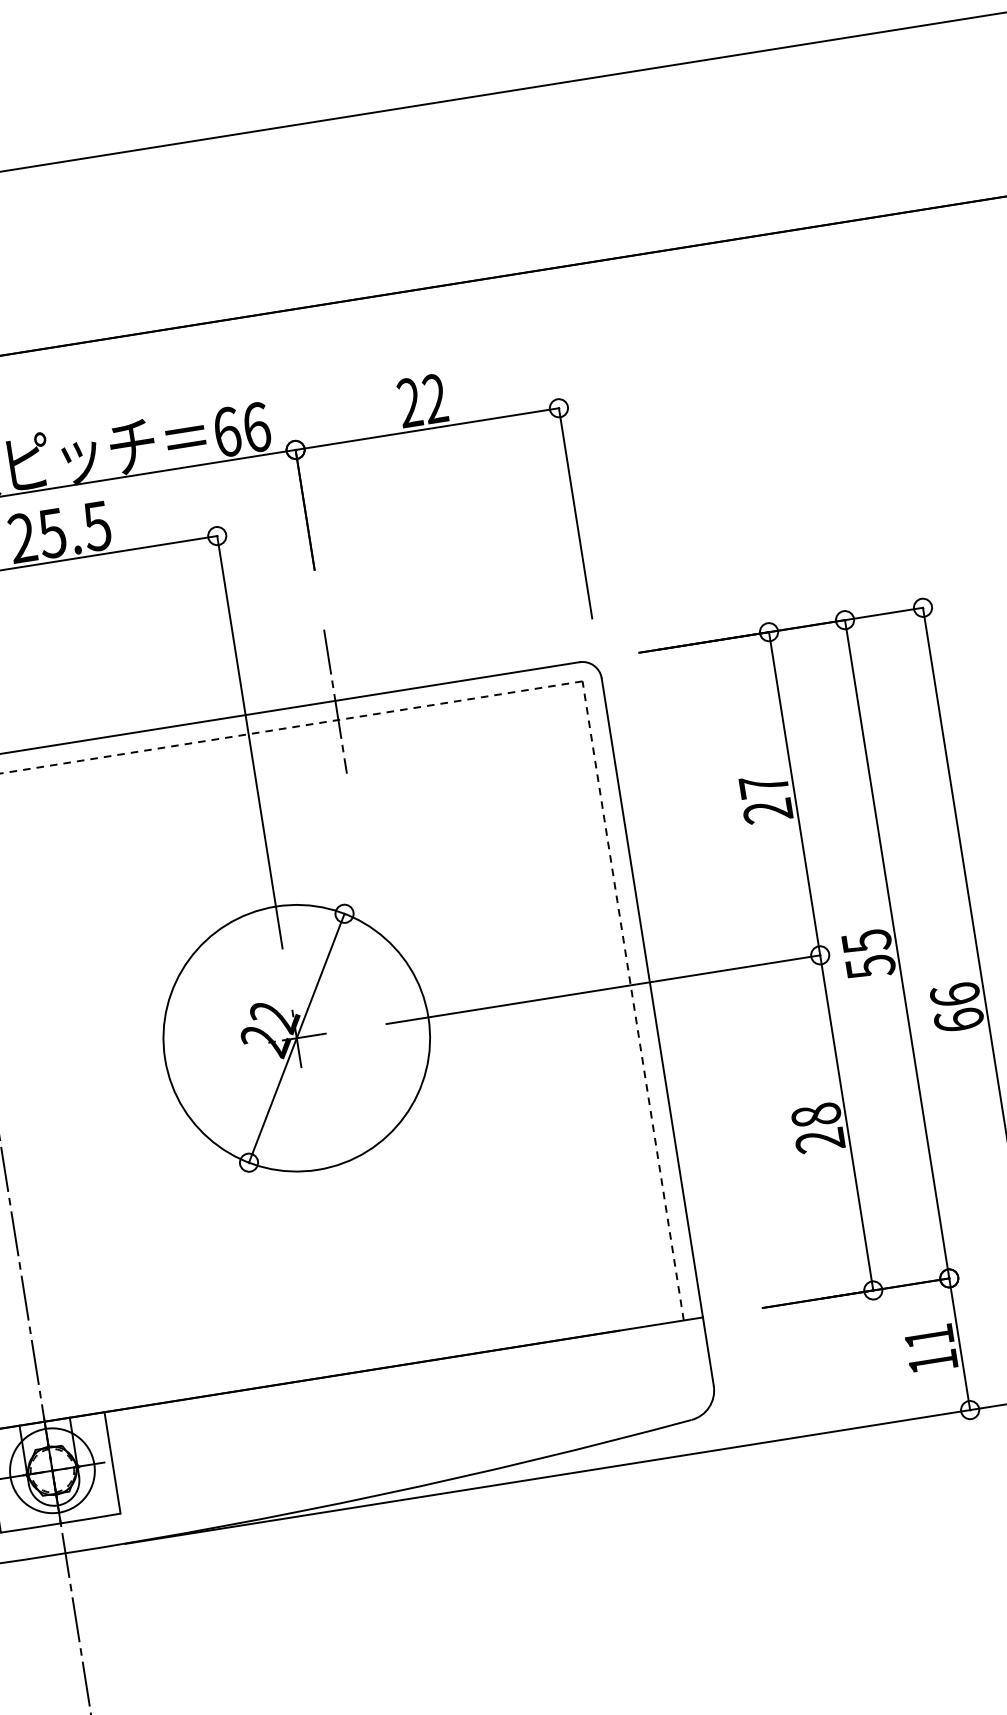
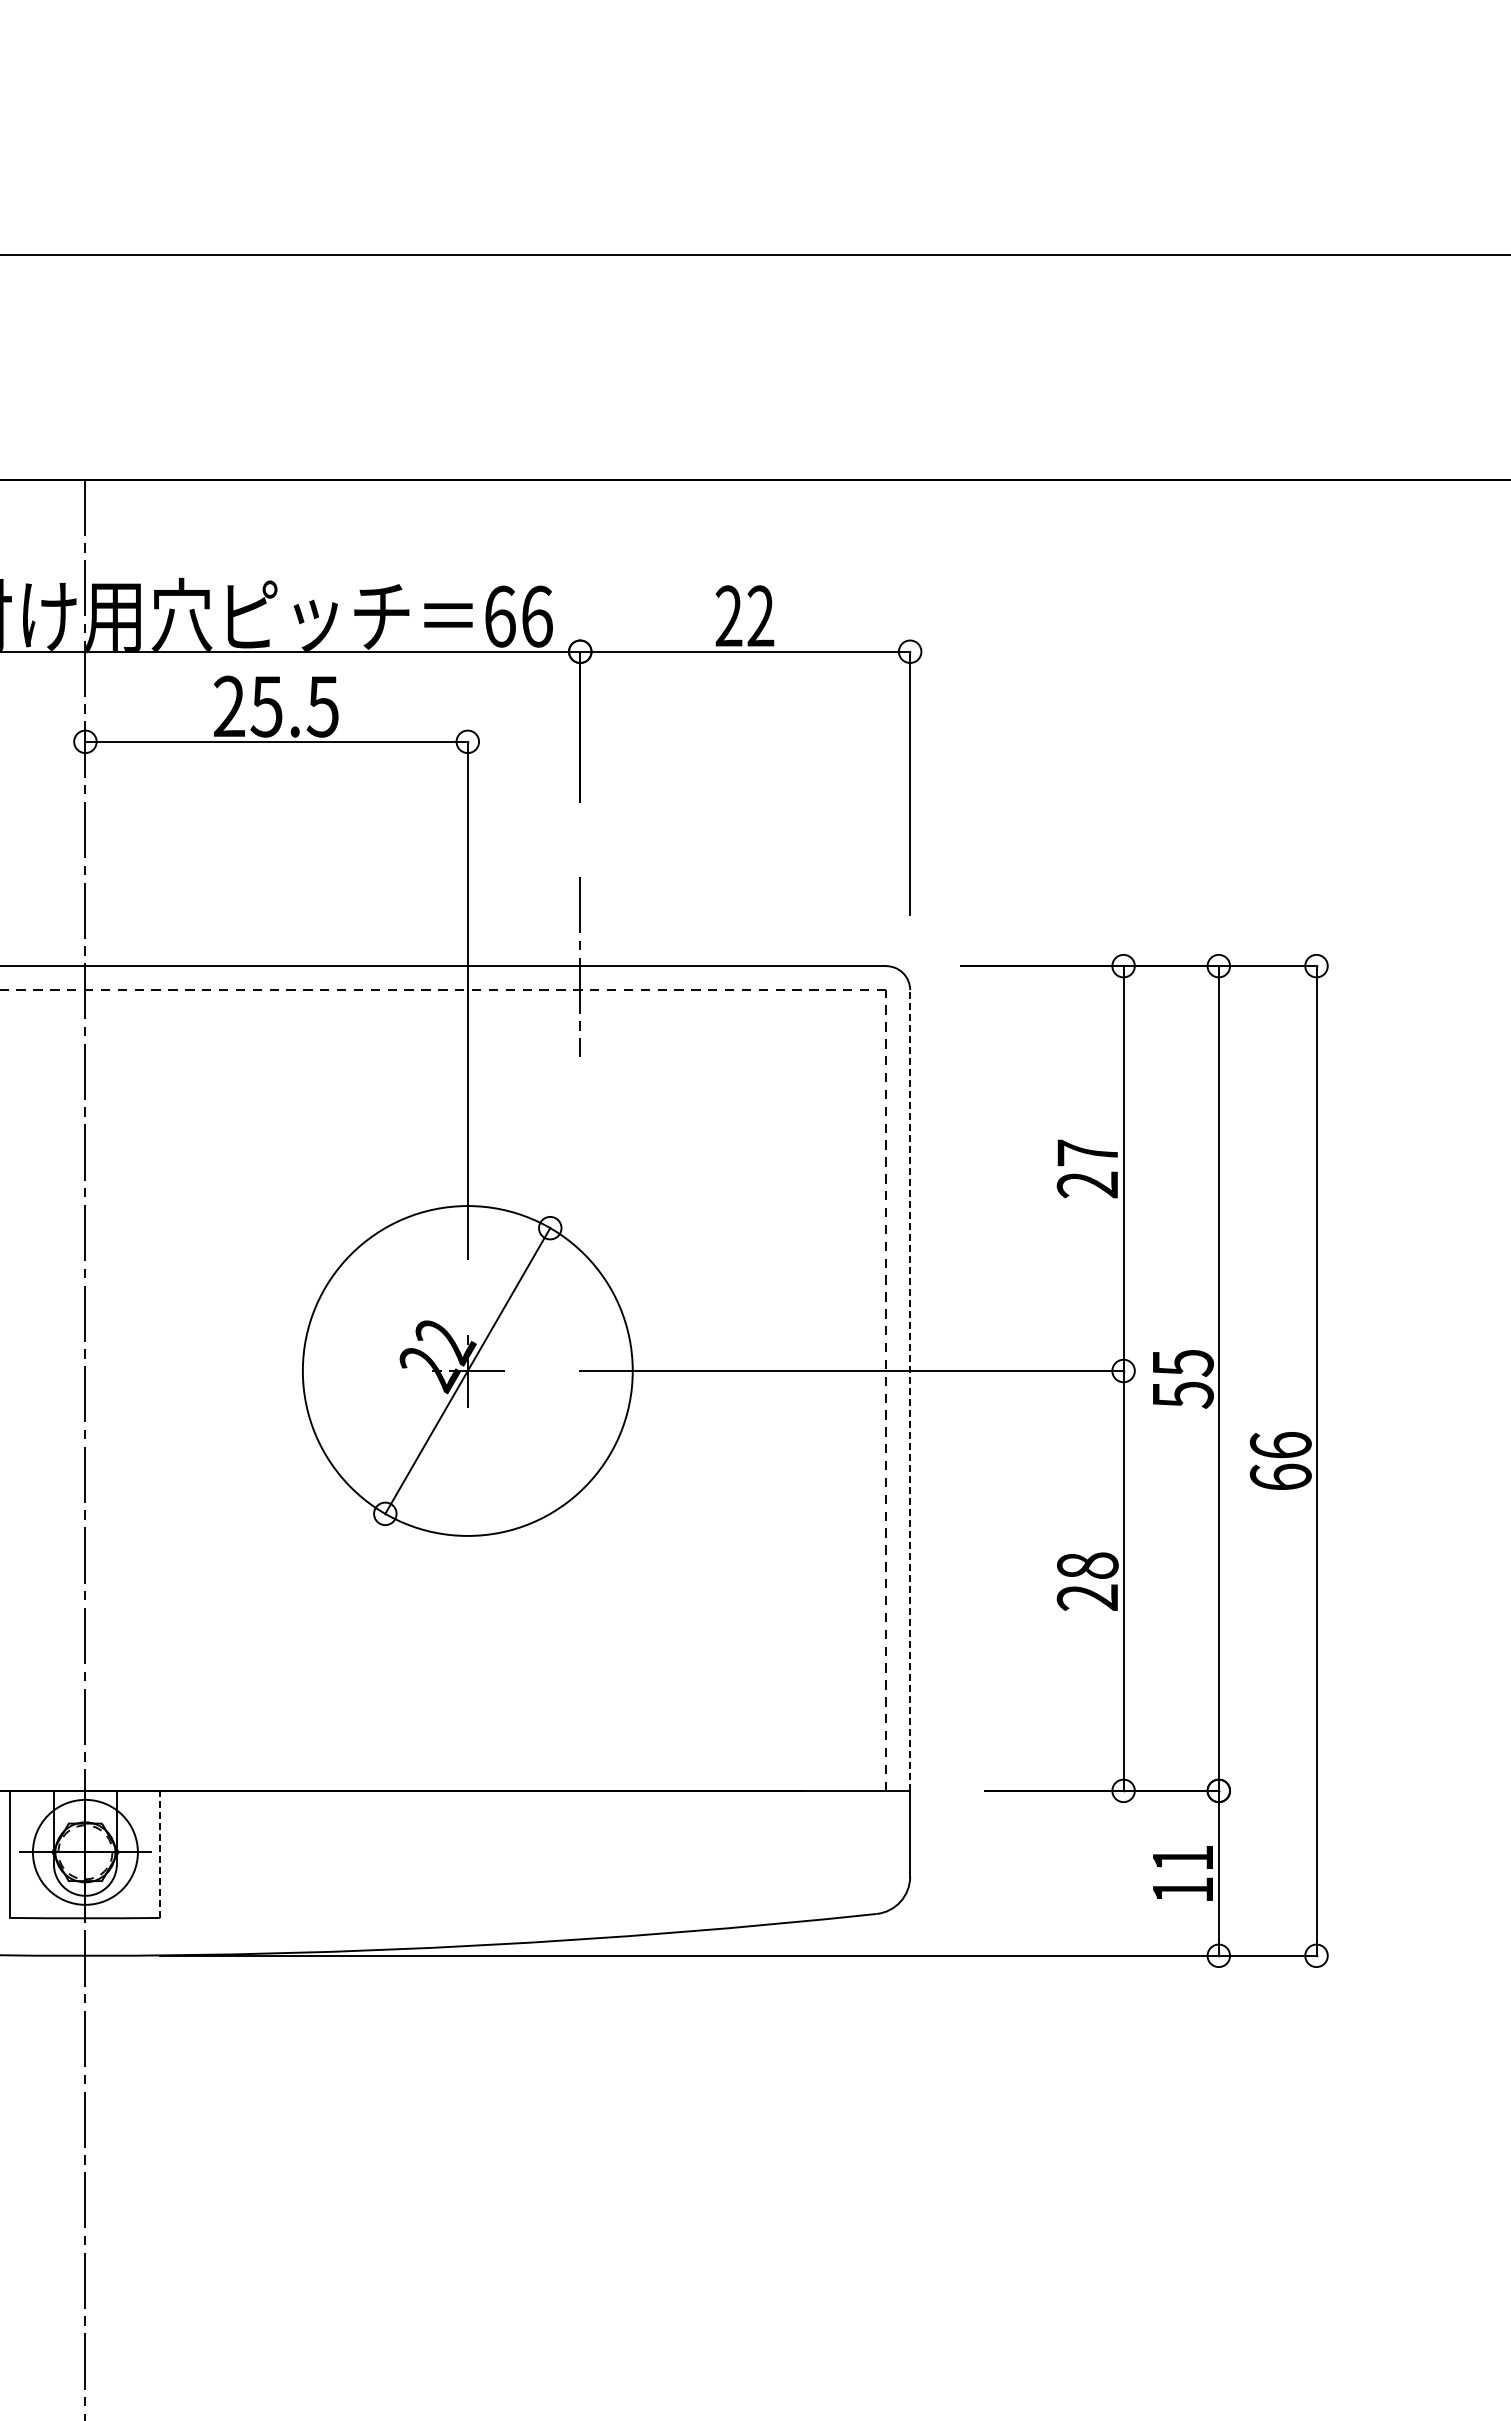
line: (652, 997) -> (910, 1390), solid -> dashed
line: (112, 1463) -> (160, 1854), solid -> dashed

